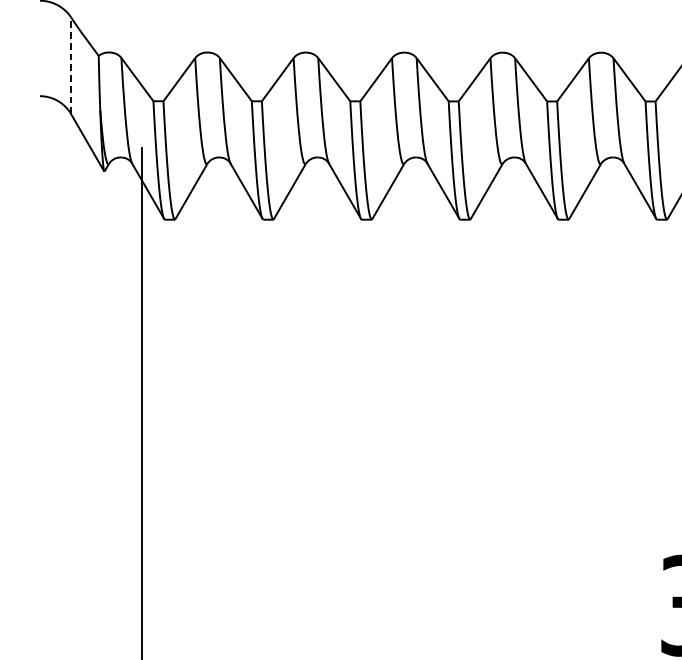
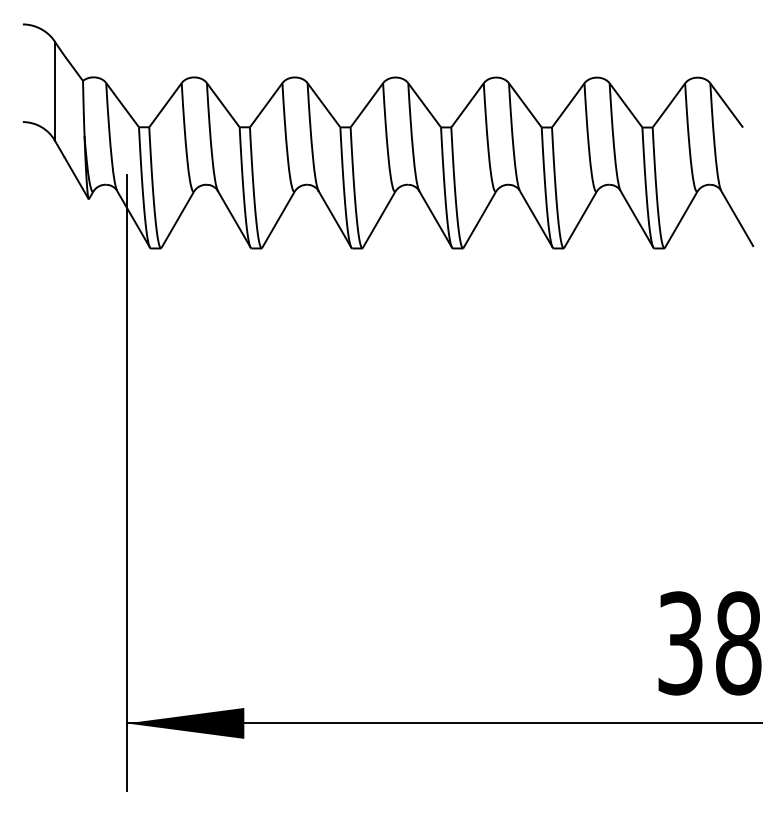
line: (70, 65) -> (54, 90), dashed -> solid

